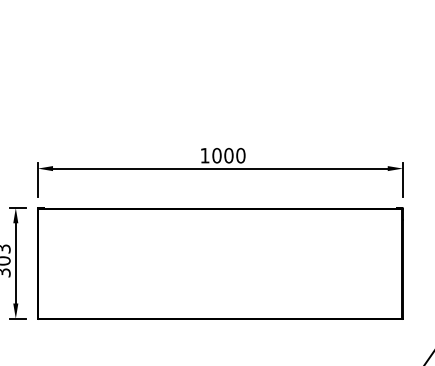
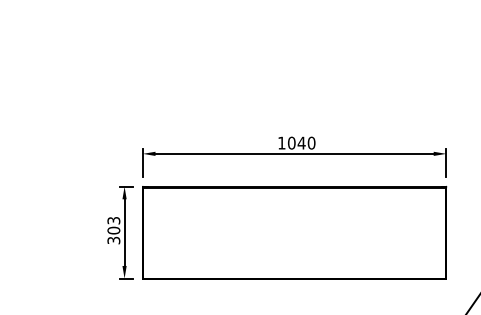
text: (228, 154) -> (301, 142), 1000 -> 1040

